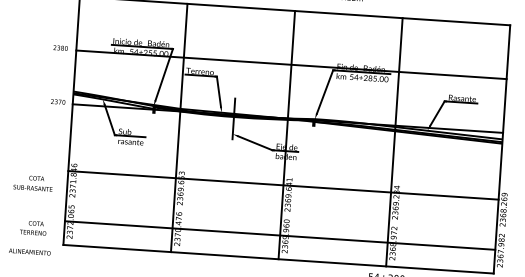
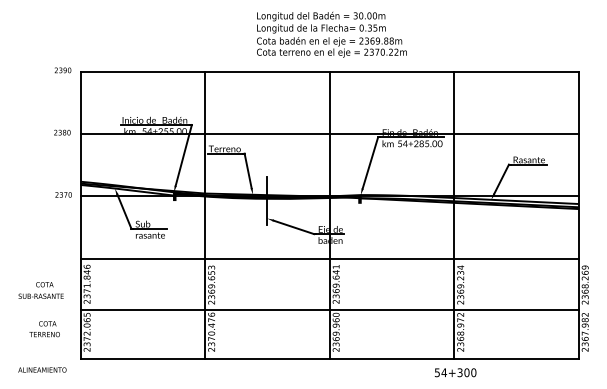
line: (283, 185) -> (329, 258), moved
text: (33, 228) -> (44, 329), moved
line: (280, 235) -> (329, 309), moved

